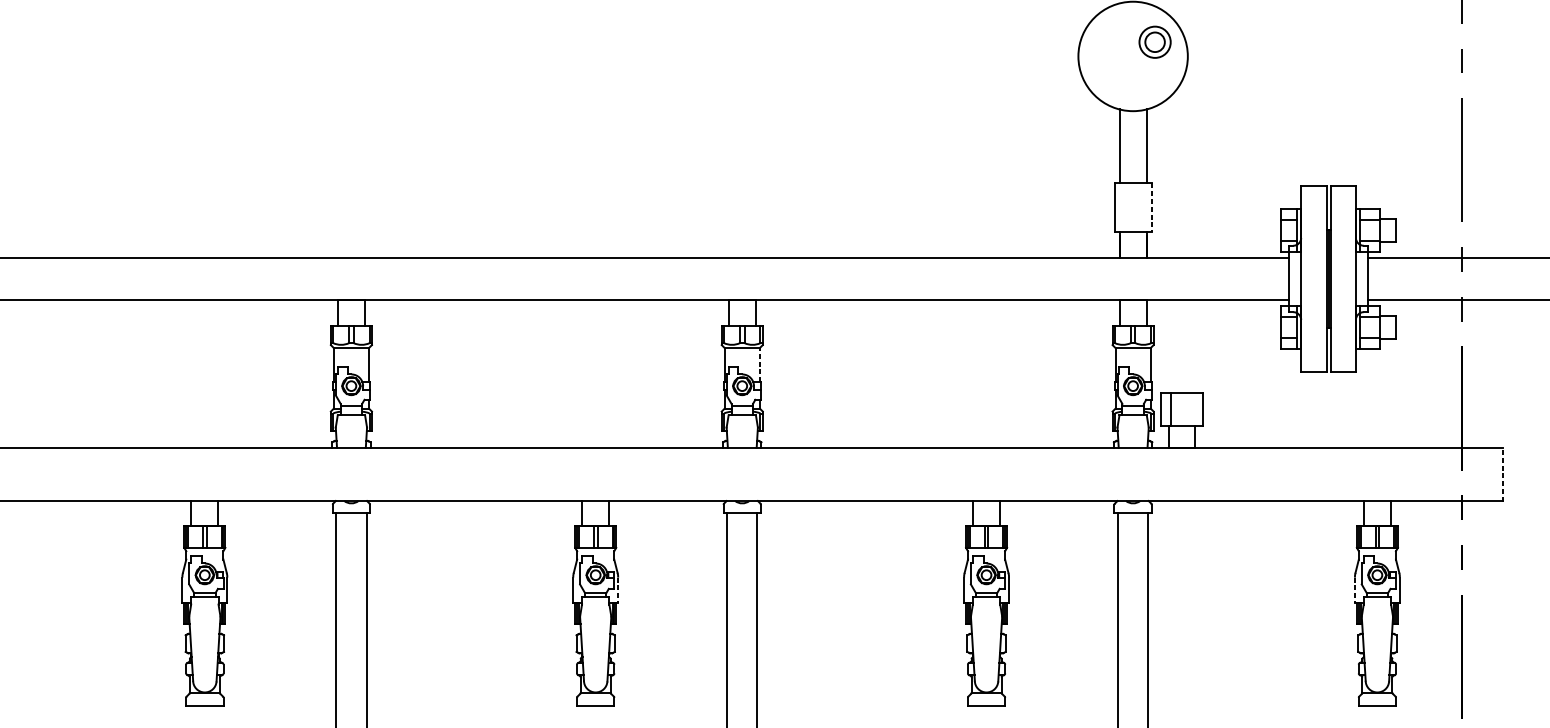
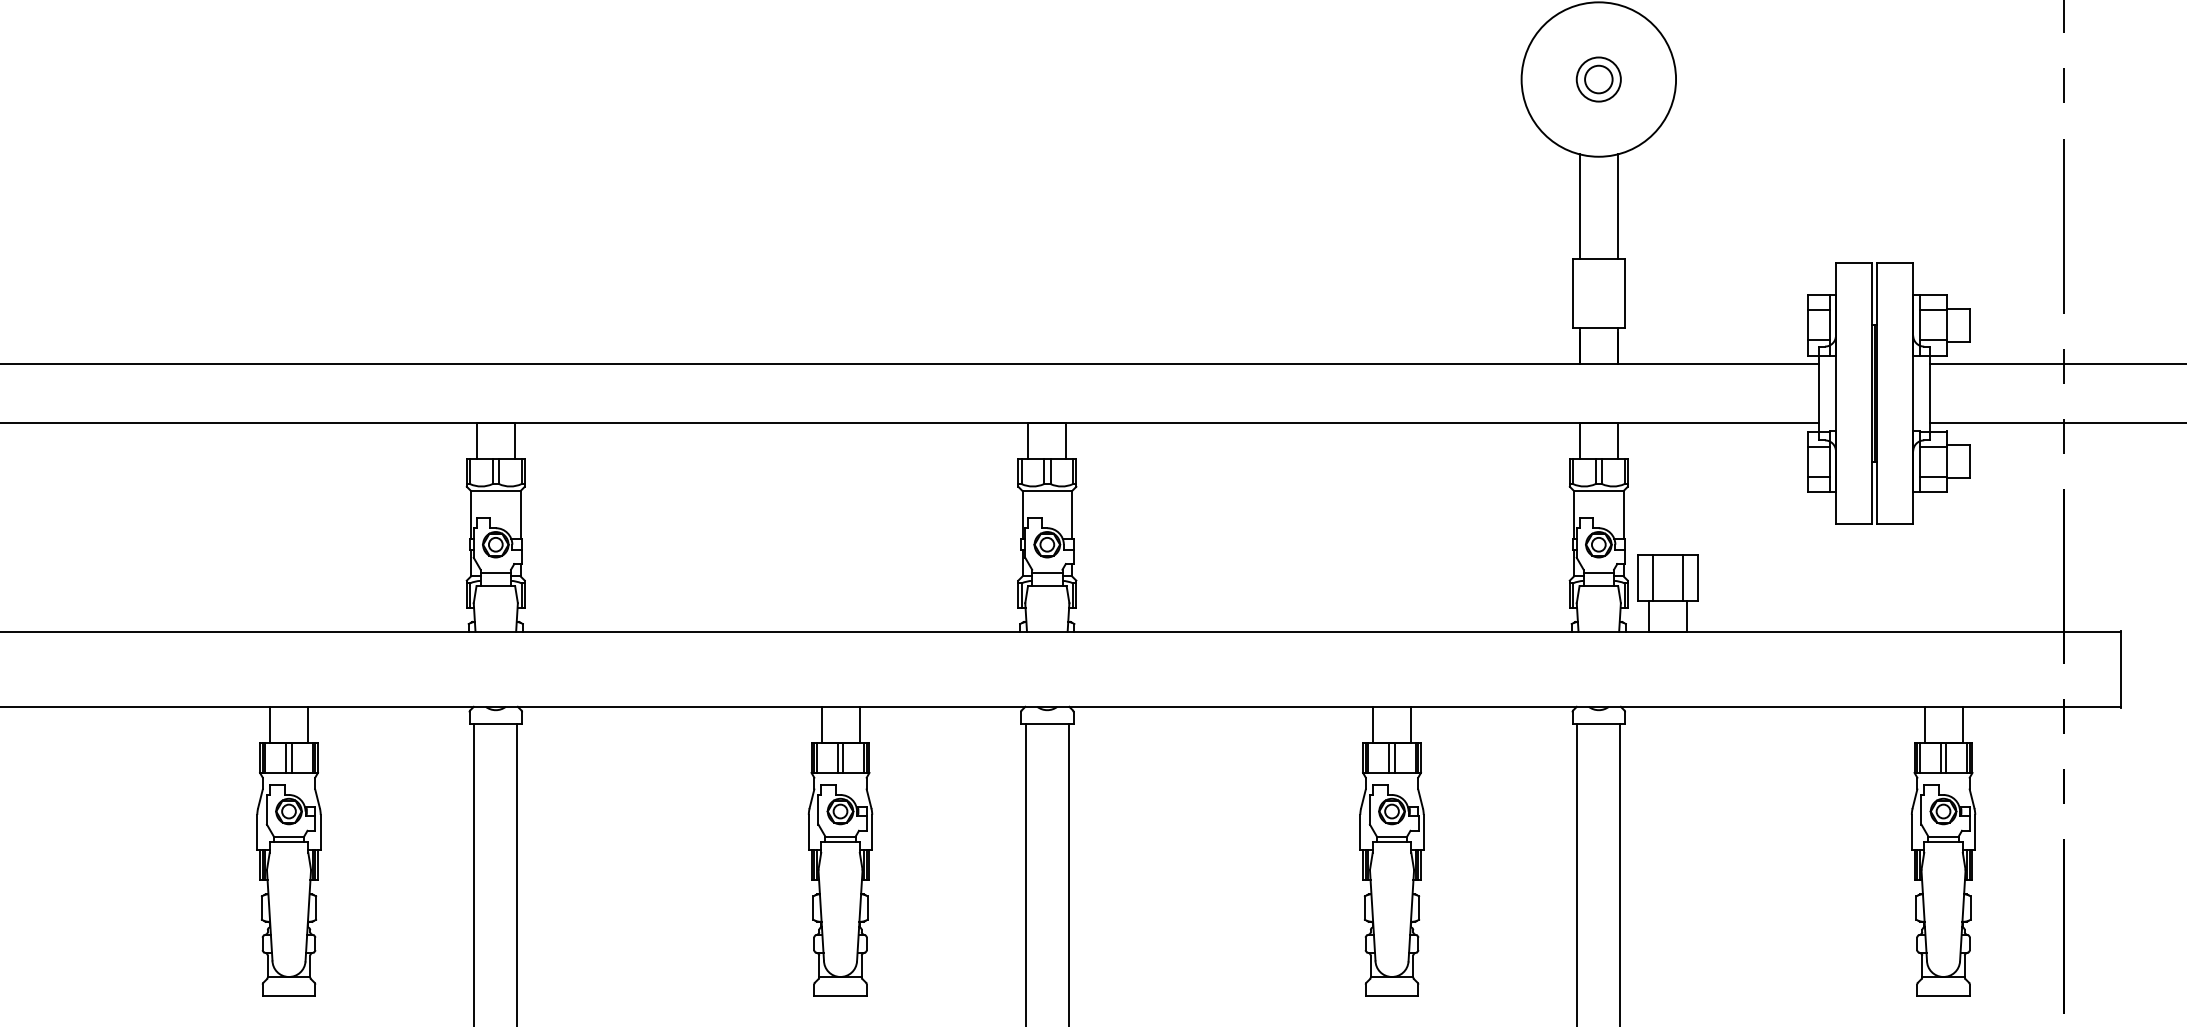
part: (1154, 42) -> (1598, 79), moved
line: (1152, 208) -> (1625, 293), dashed -> solid
line: (760, 364) -> (1072, 514), dashed -> solid
line: (1192, 409) -> (1682, 577), added
line: (1503, 474) -> (2121, 669), dashed -> solid
line: (618, 590) -> (872, 832), dashed -> solid
line: (1354, 590) -> (1911, 832), dashed -> solid

